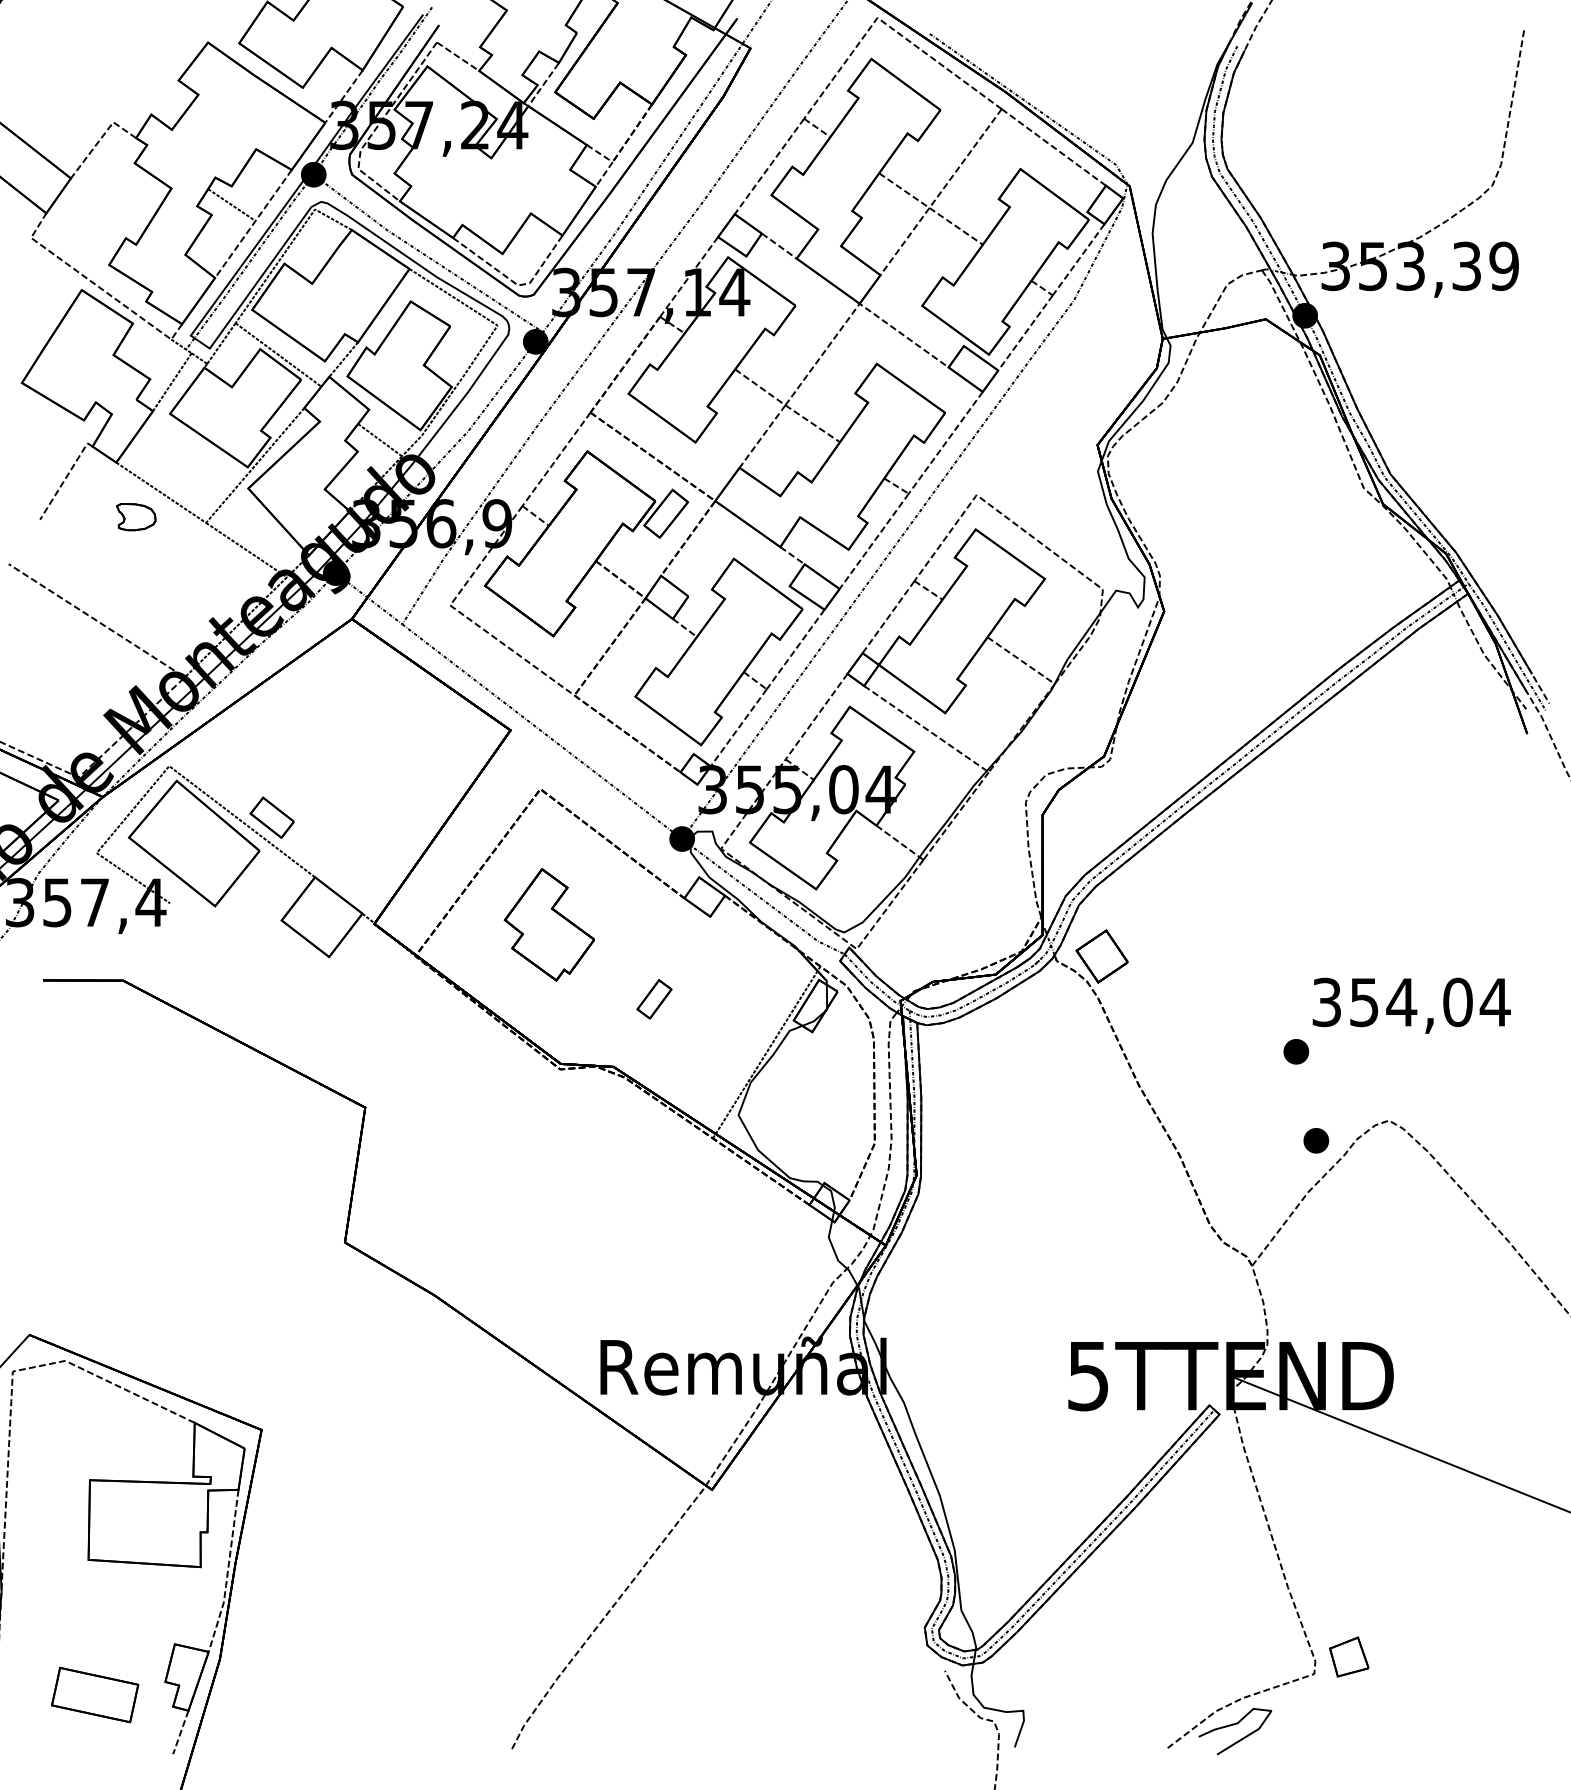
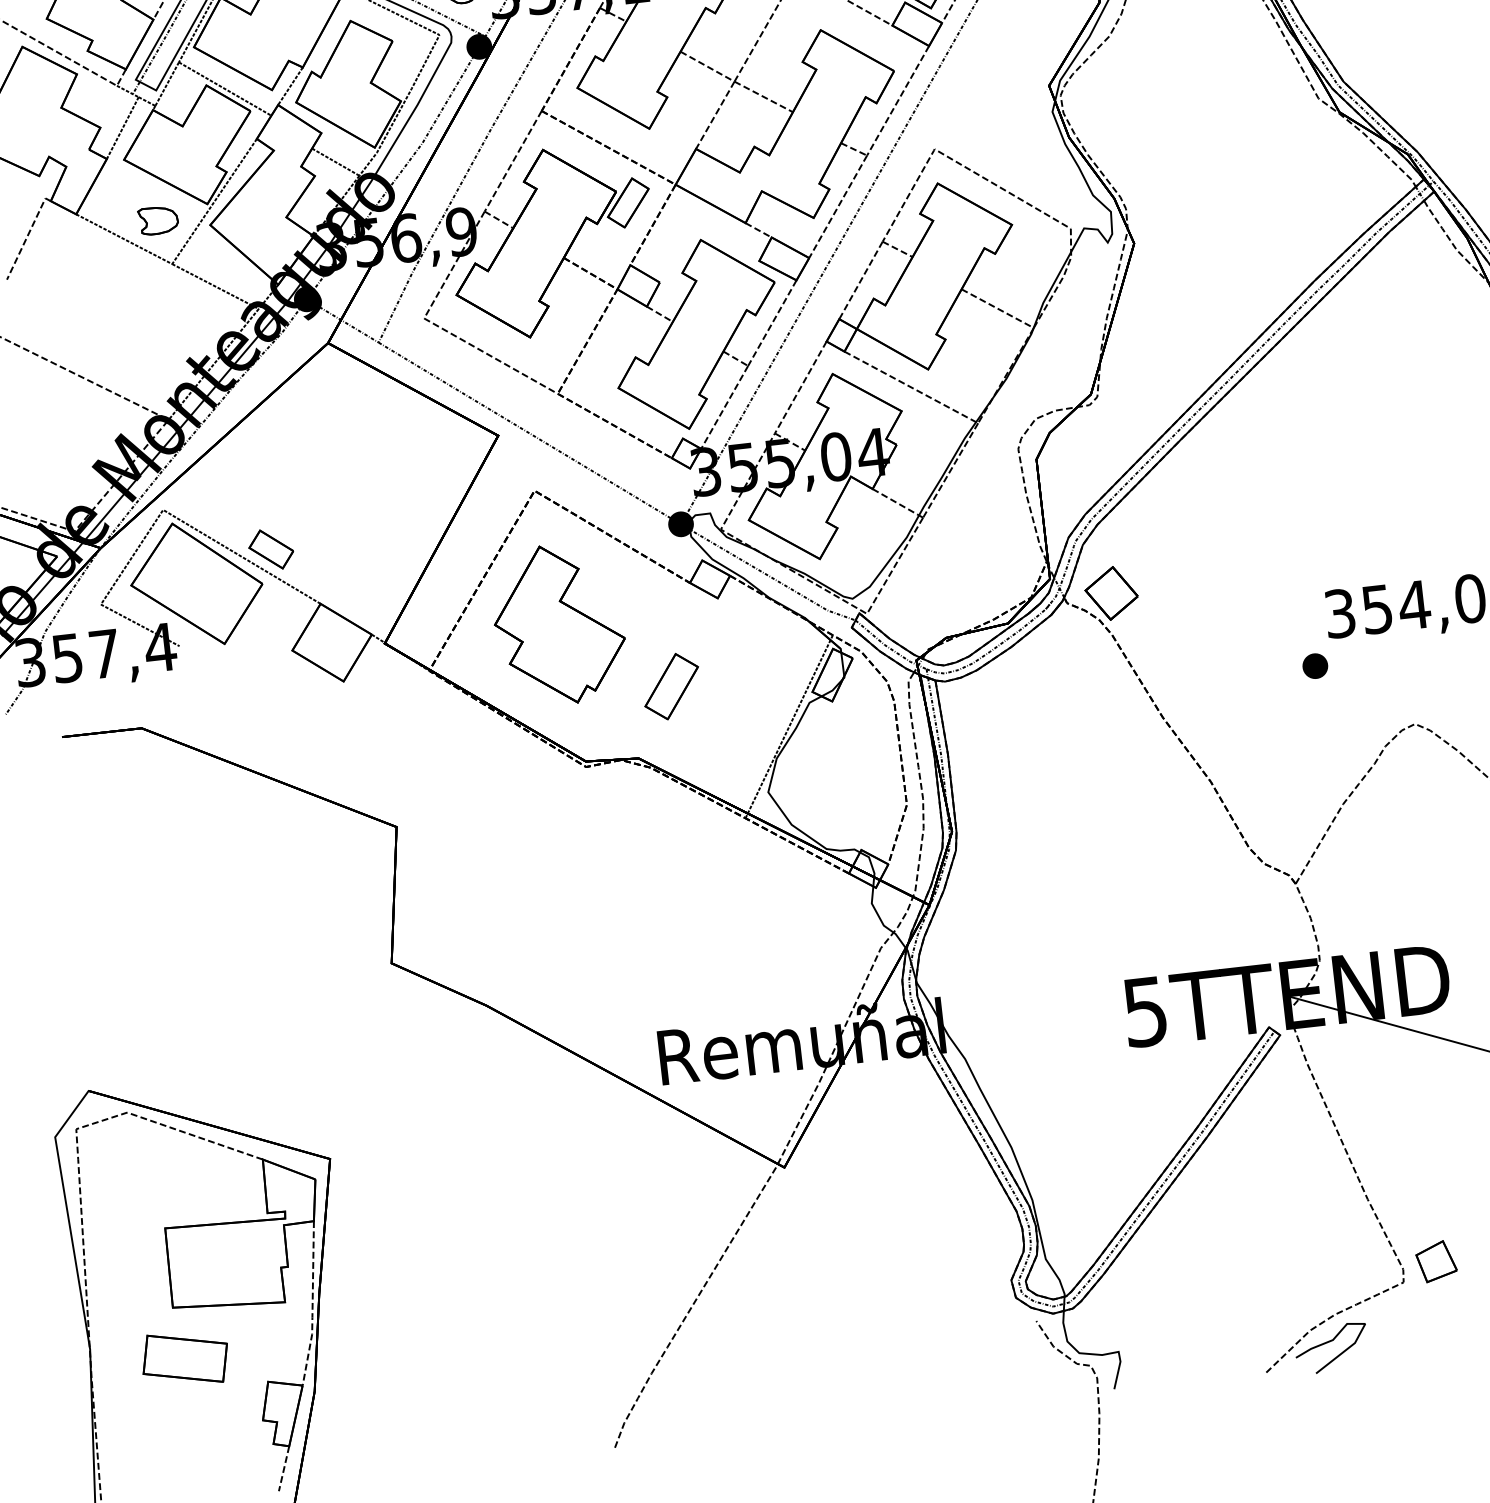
part: (136, 517) -> (158, 220), moved
part: (549, 924) -> (558, 624), size x1.43
part: (654, 999) -> (671, 686), size x1.67
part: (1316, 1140) -> (1345, 752), removed
part: (95, 1694) -> (185, 1358), moved

